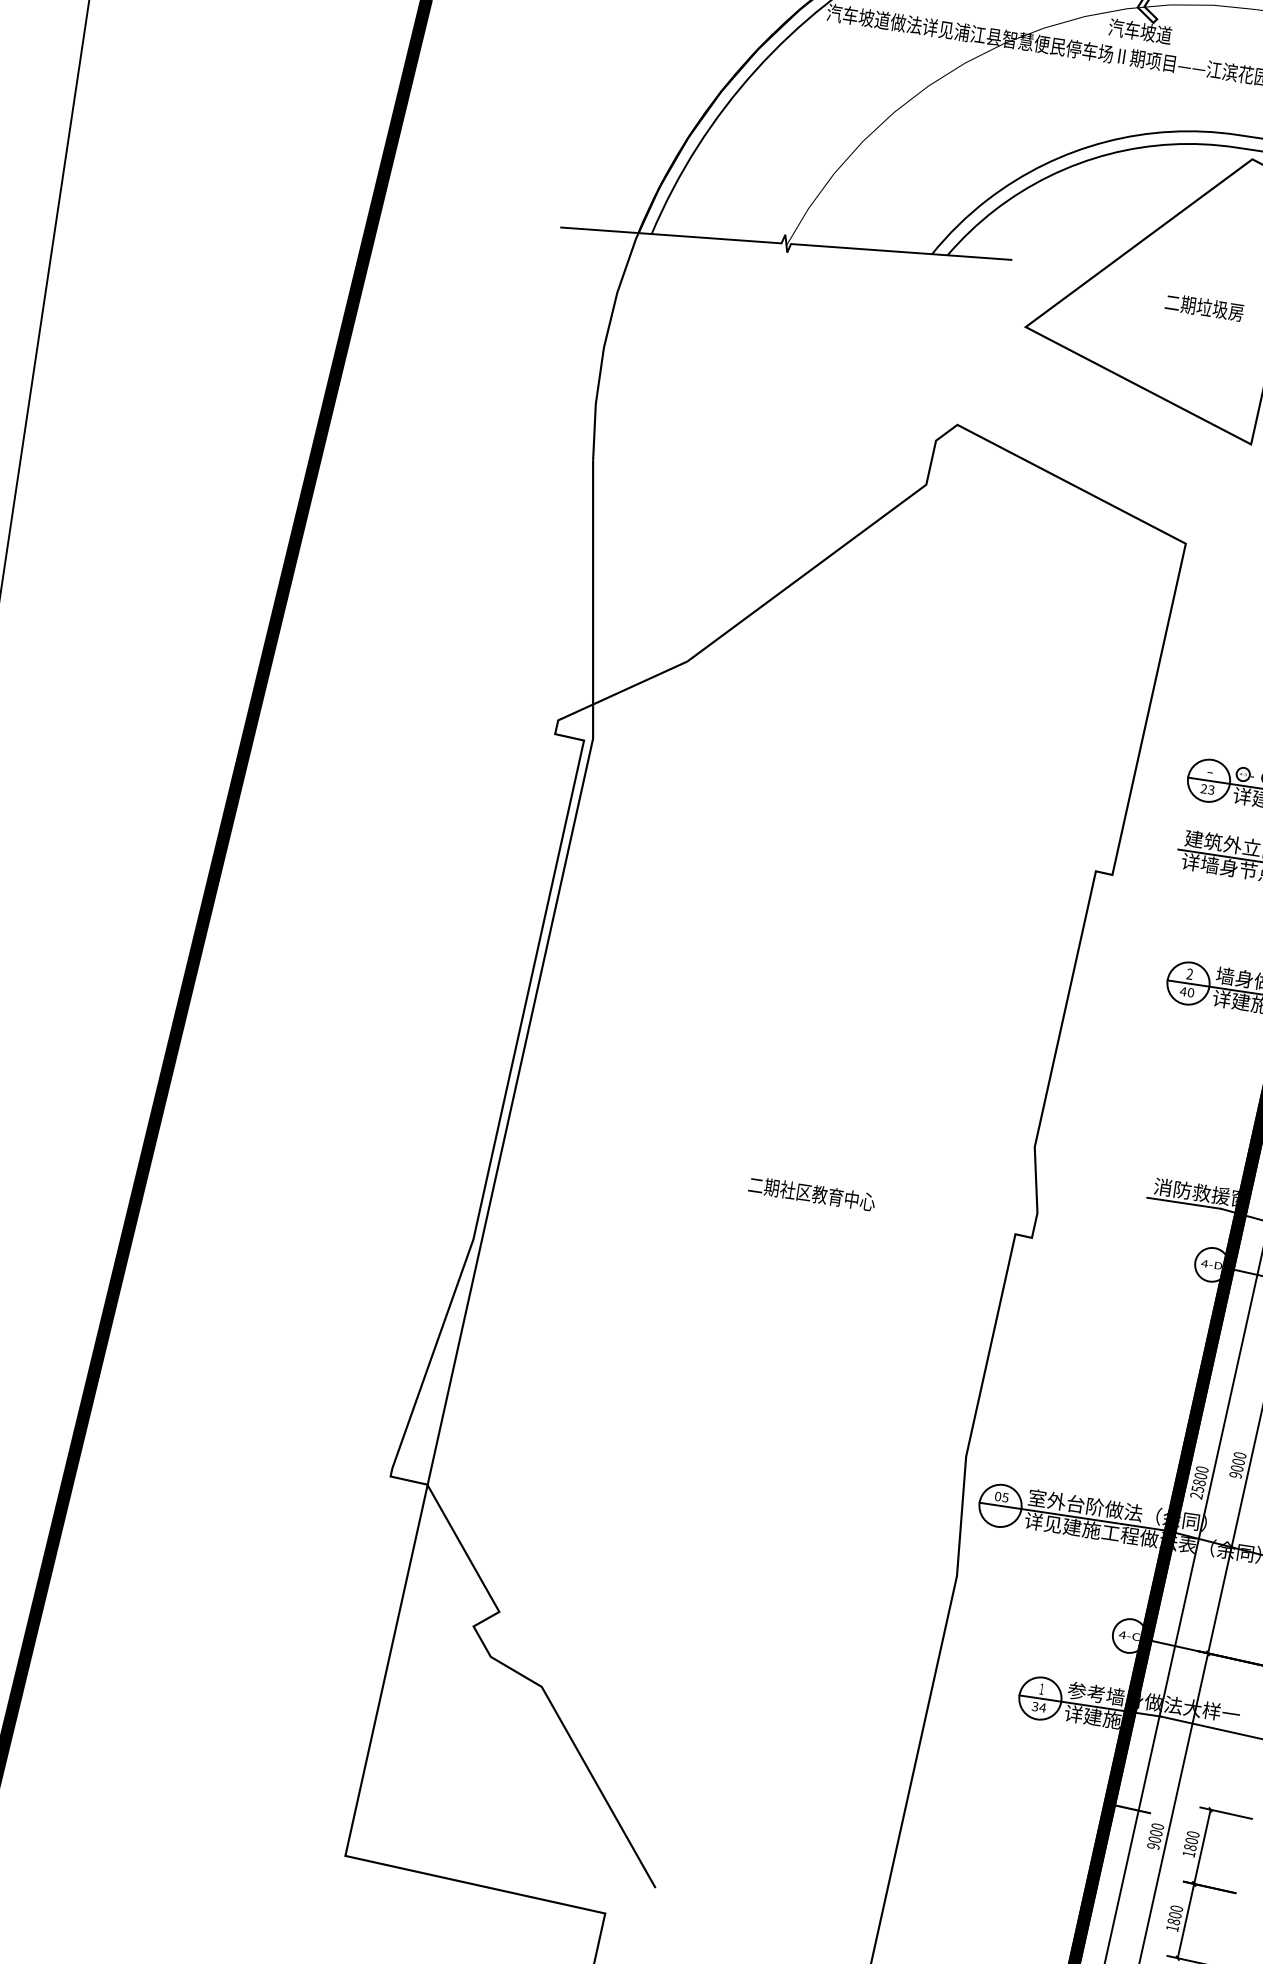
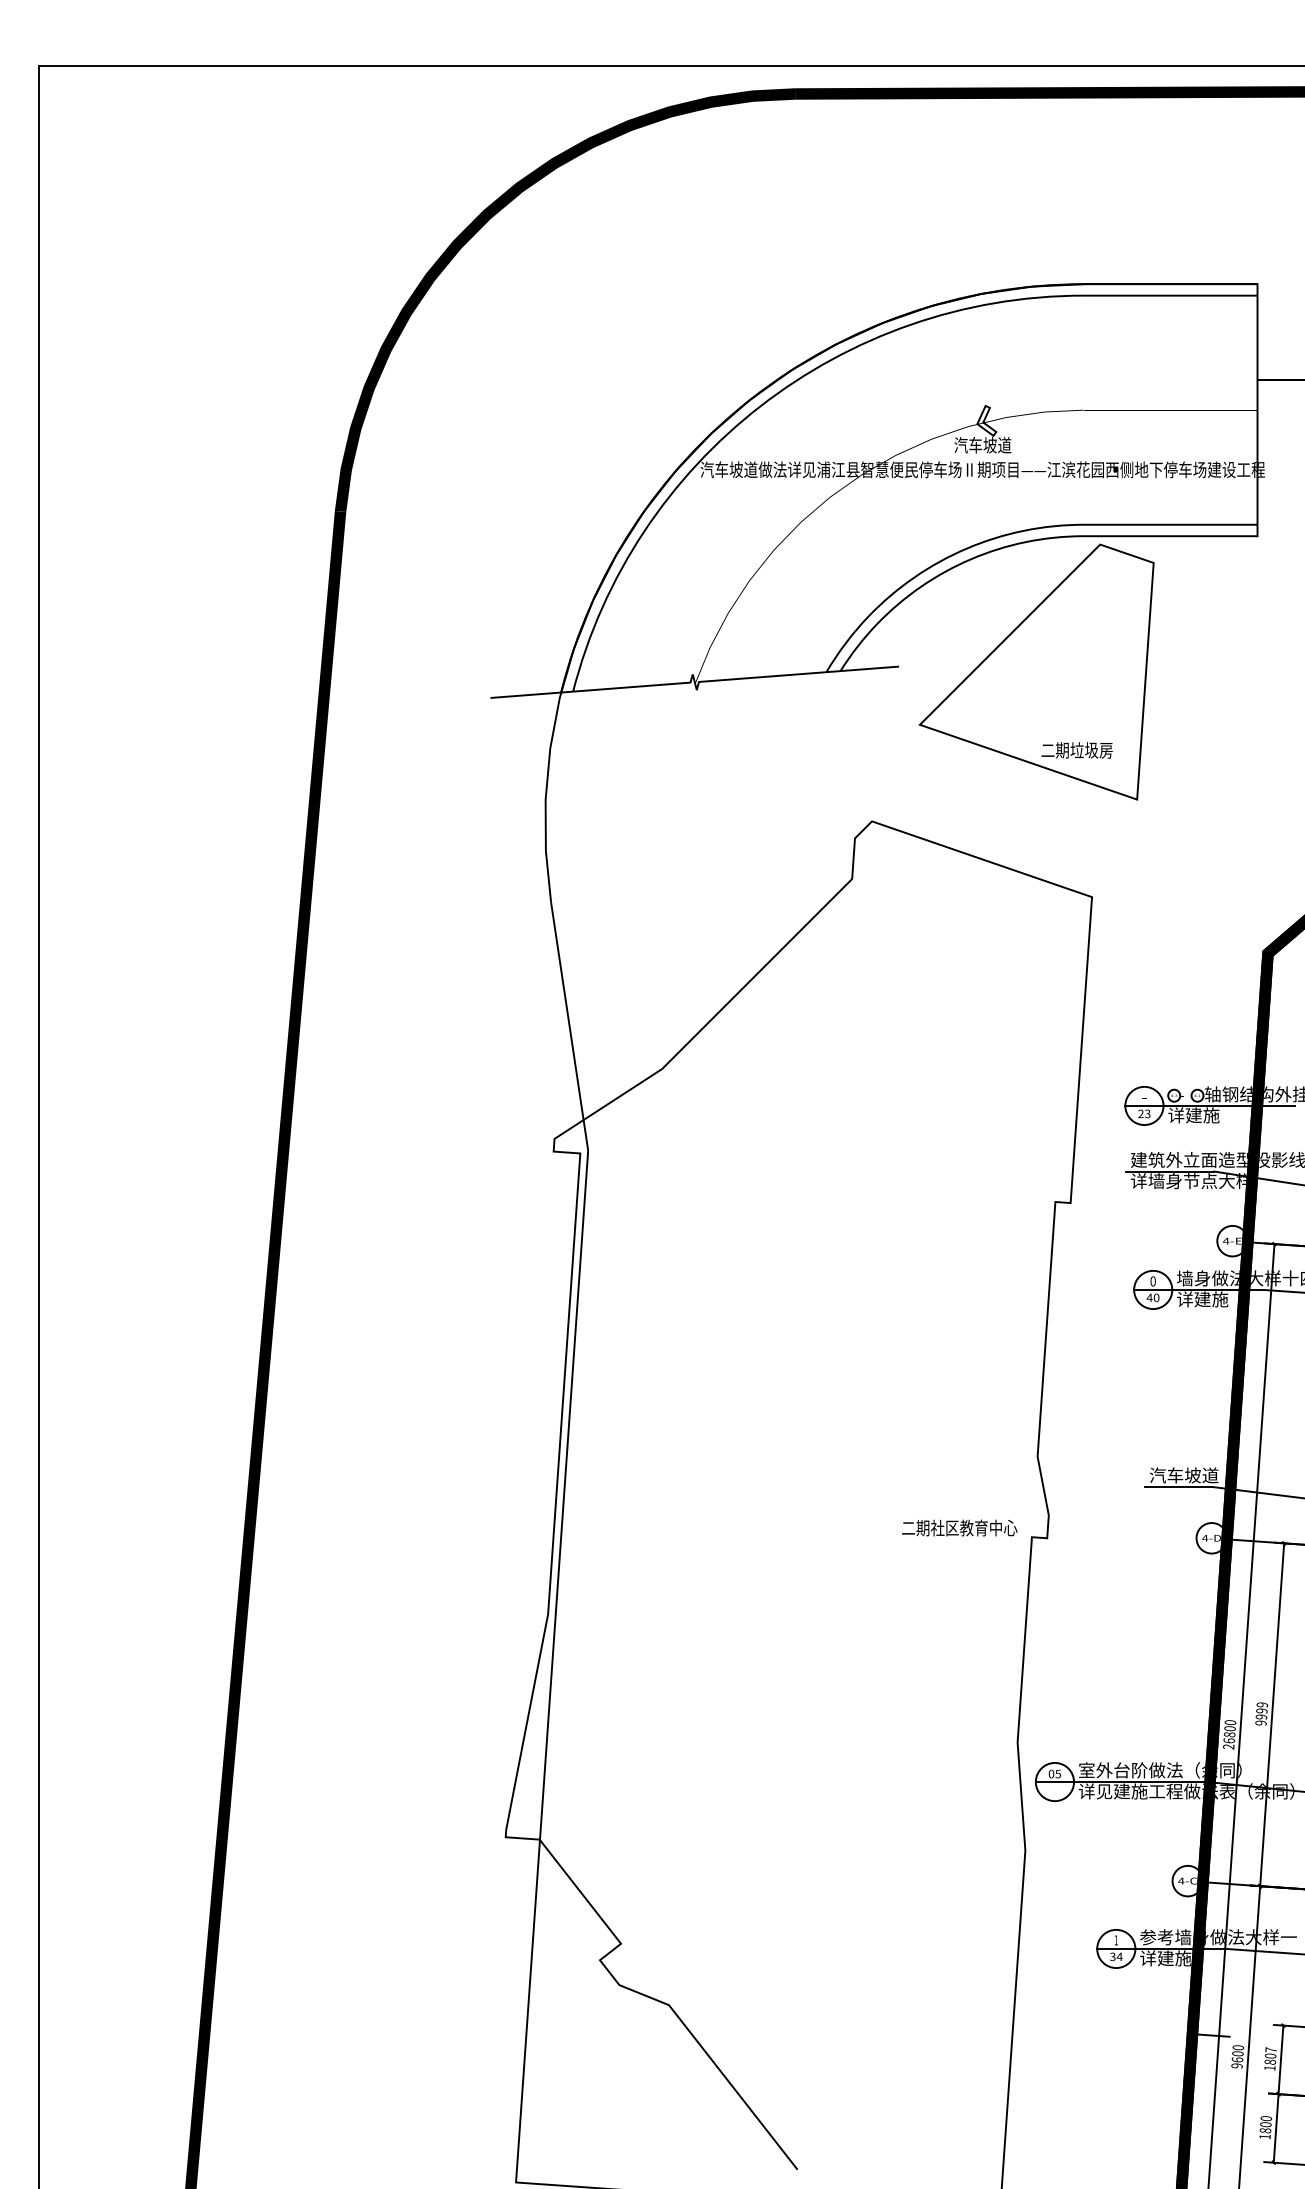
text: (1203, 307) -> (1076, 750), moved
text: (1189, 974) -> (1152, 1281), 2 -> 0
text: (811, 1192) -> (959, 1527), moved
text: (1195, 1192) -> (1187, 1475), 消防救援窗 -> 汽车坡道
text: (1238, 1461) -> (1261, 1710), 9000 -> 9999
text: (1197, 1488) -> (1228, 1740), 25800 -> 26800
text: (1192, 1833) -> (1270, 2049), 1800 -> 1807
text: (1154, 1839) -> (1237, 2059), 9000 -> 9600

